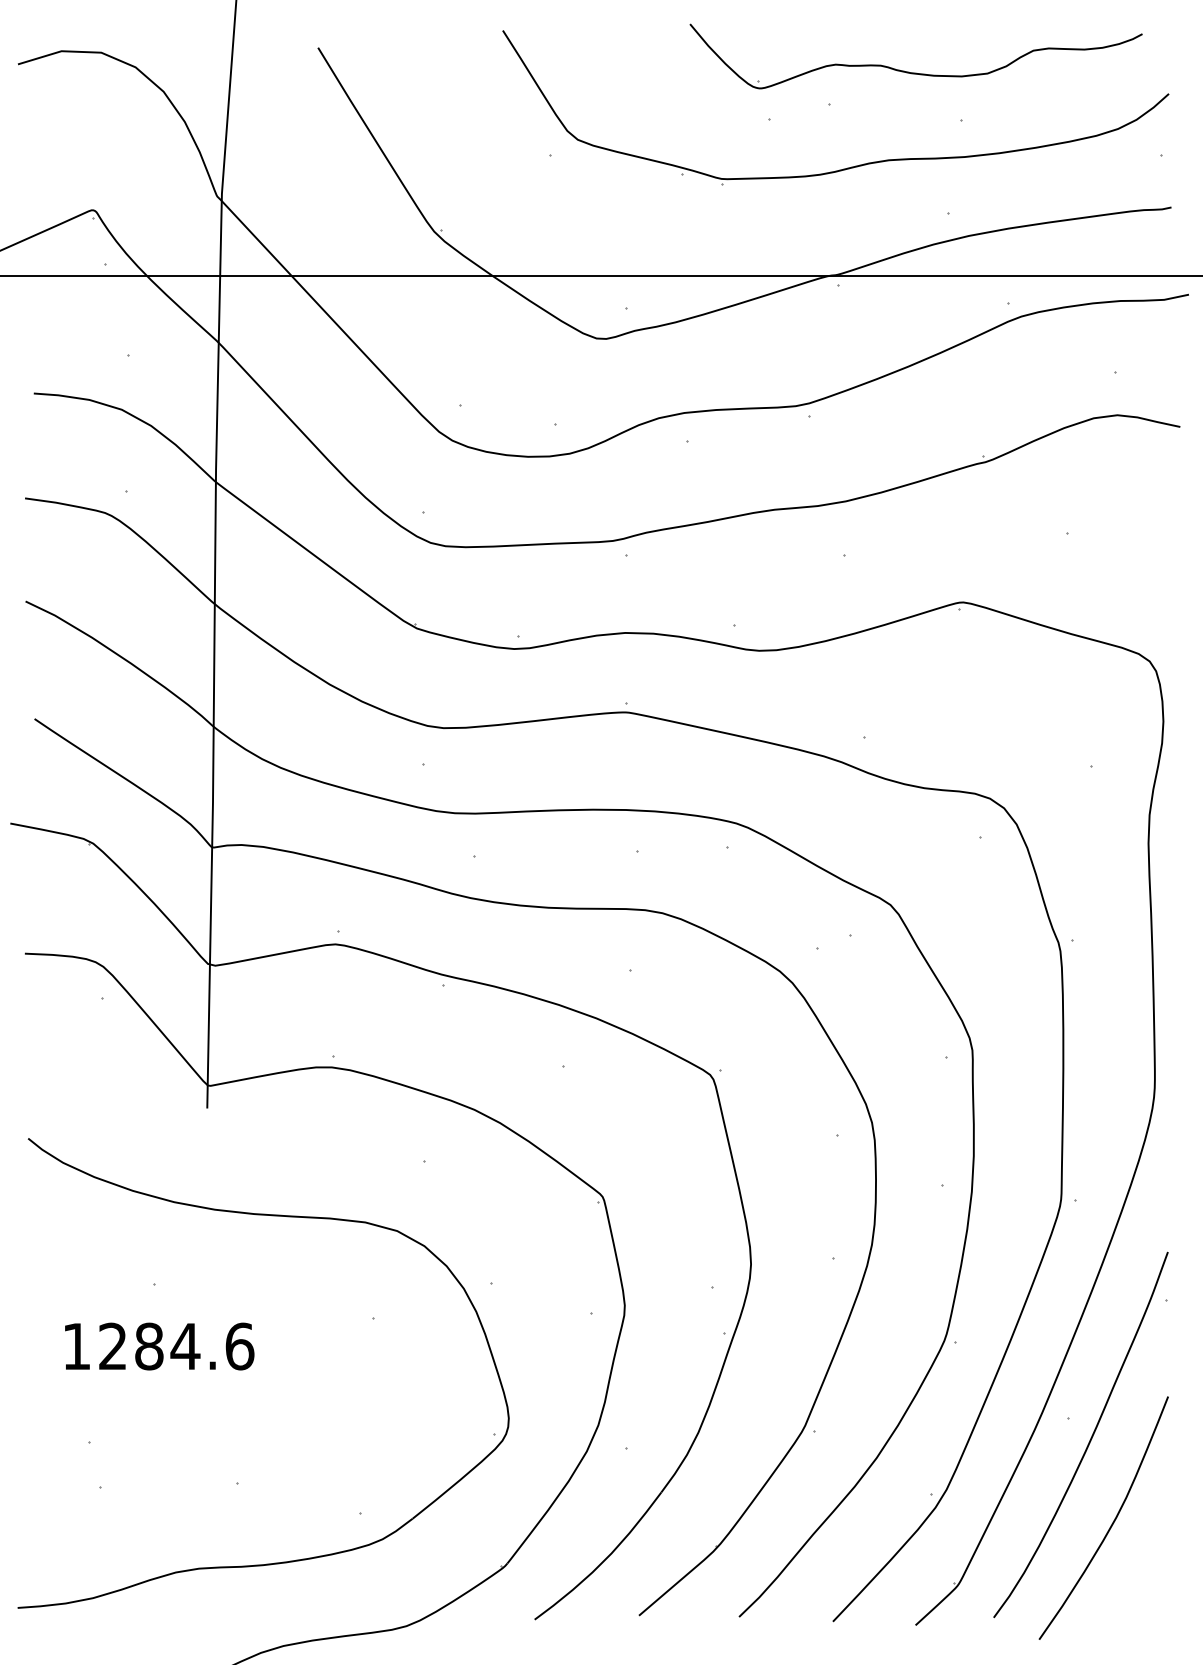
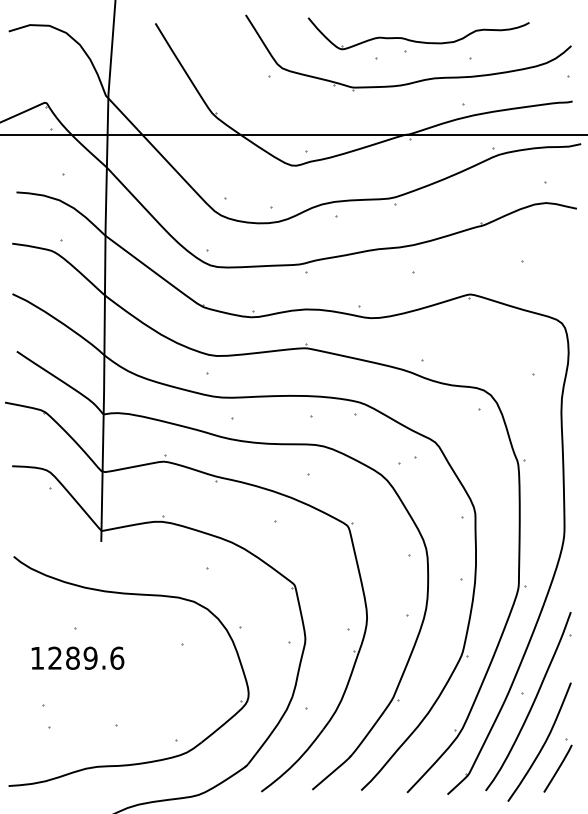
part: (911, 70) -> (416, 40), moved
text: (185, 1344) -> (90, 657), 1284.6 -> 1289.6
part: (1140, 1565) -> (557, 765), added

